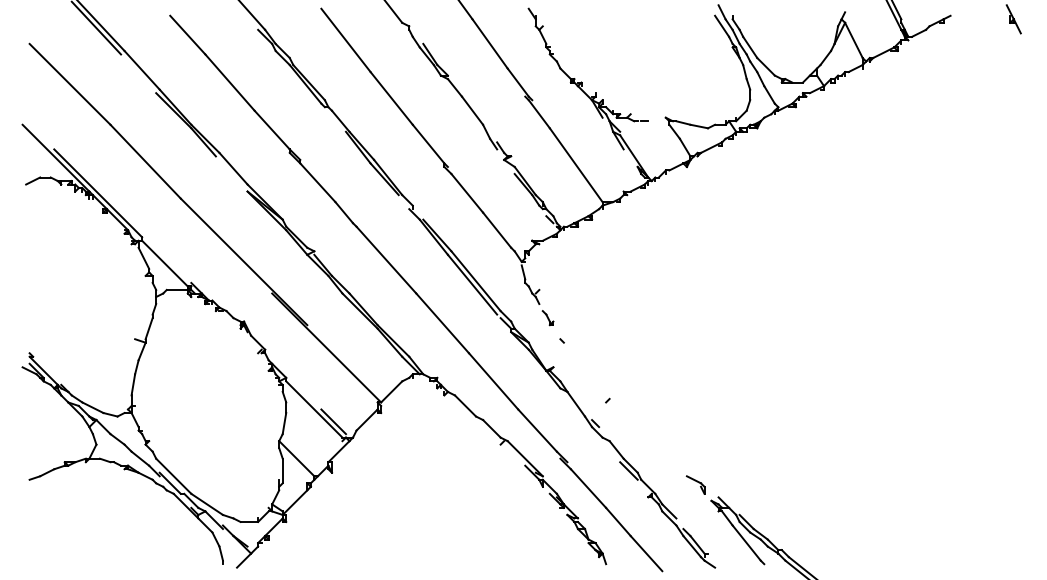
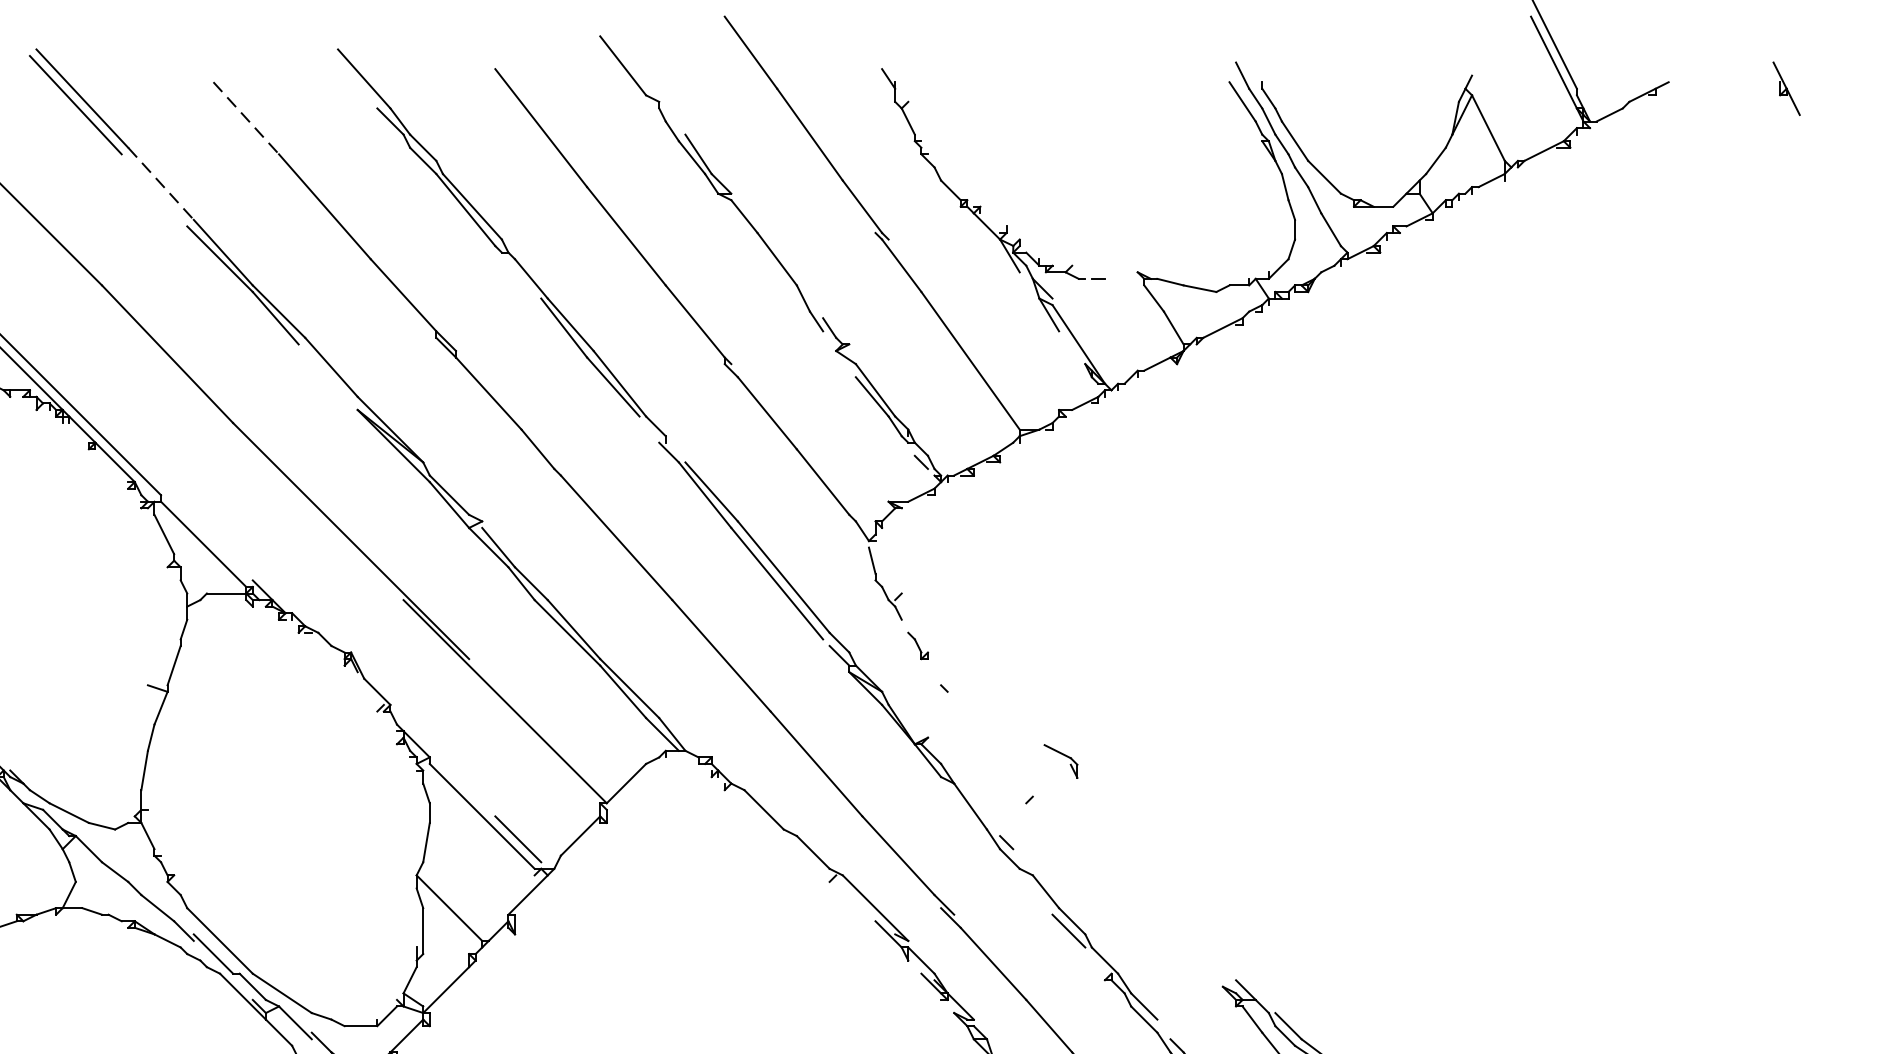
line: (188, 35) -> (247, 118), solid -> dashed
line: (142, 70) -> (161, 184), solid -> dashed
part: (695, 484) -> (1060, 760), moved

